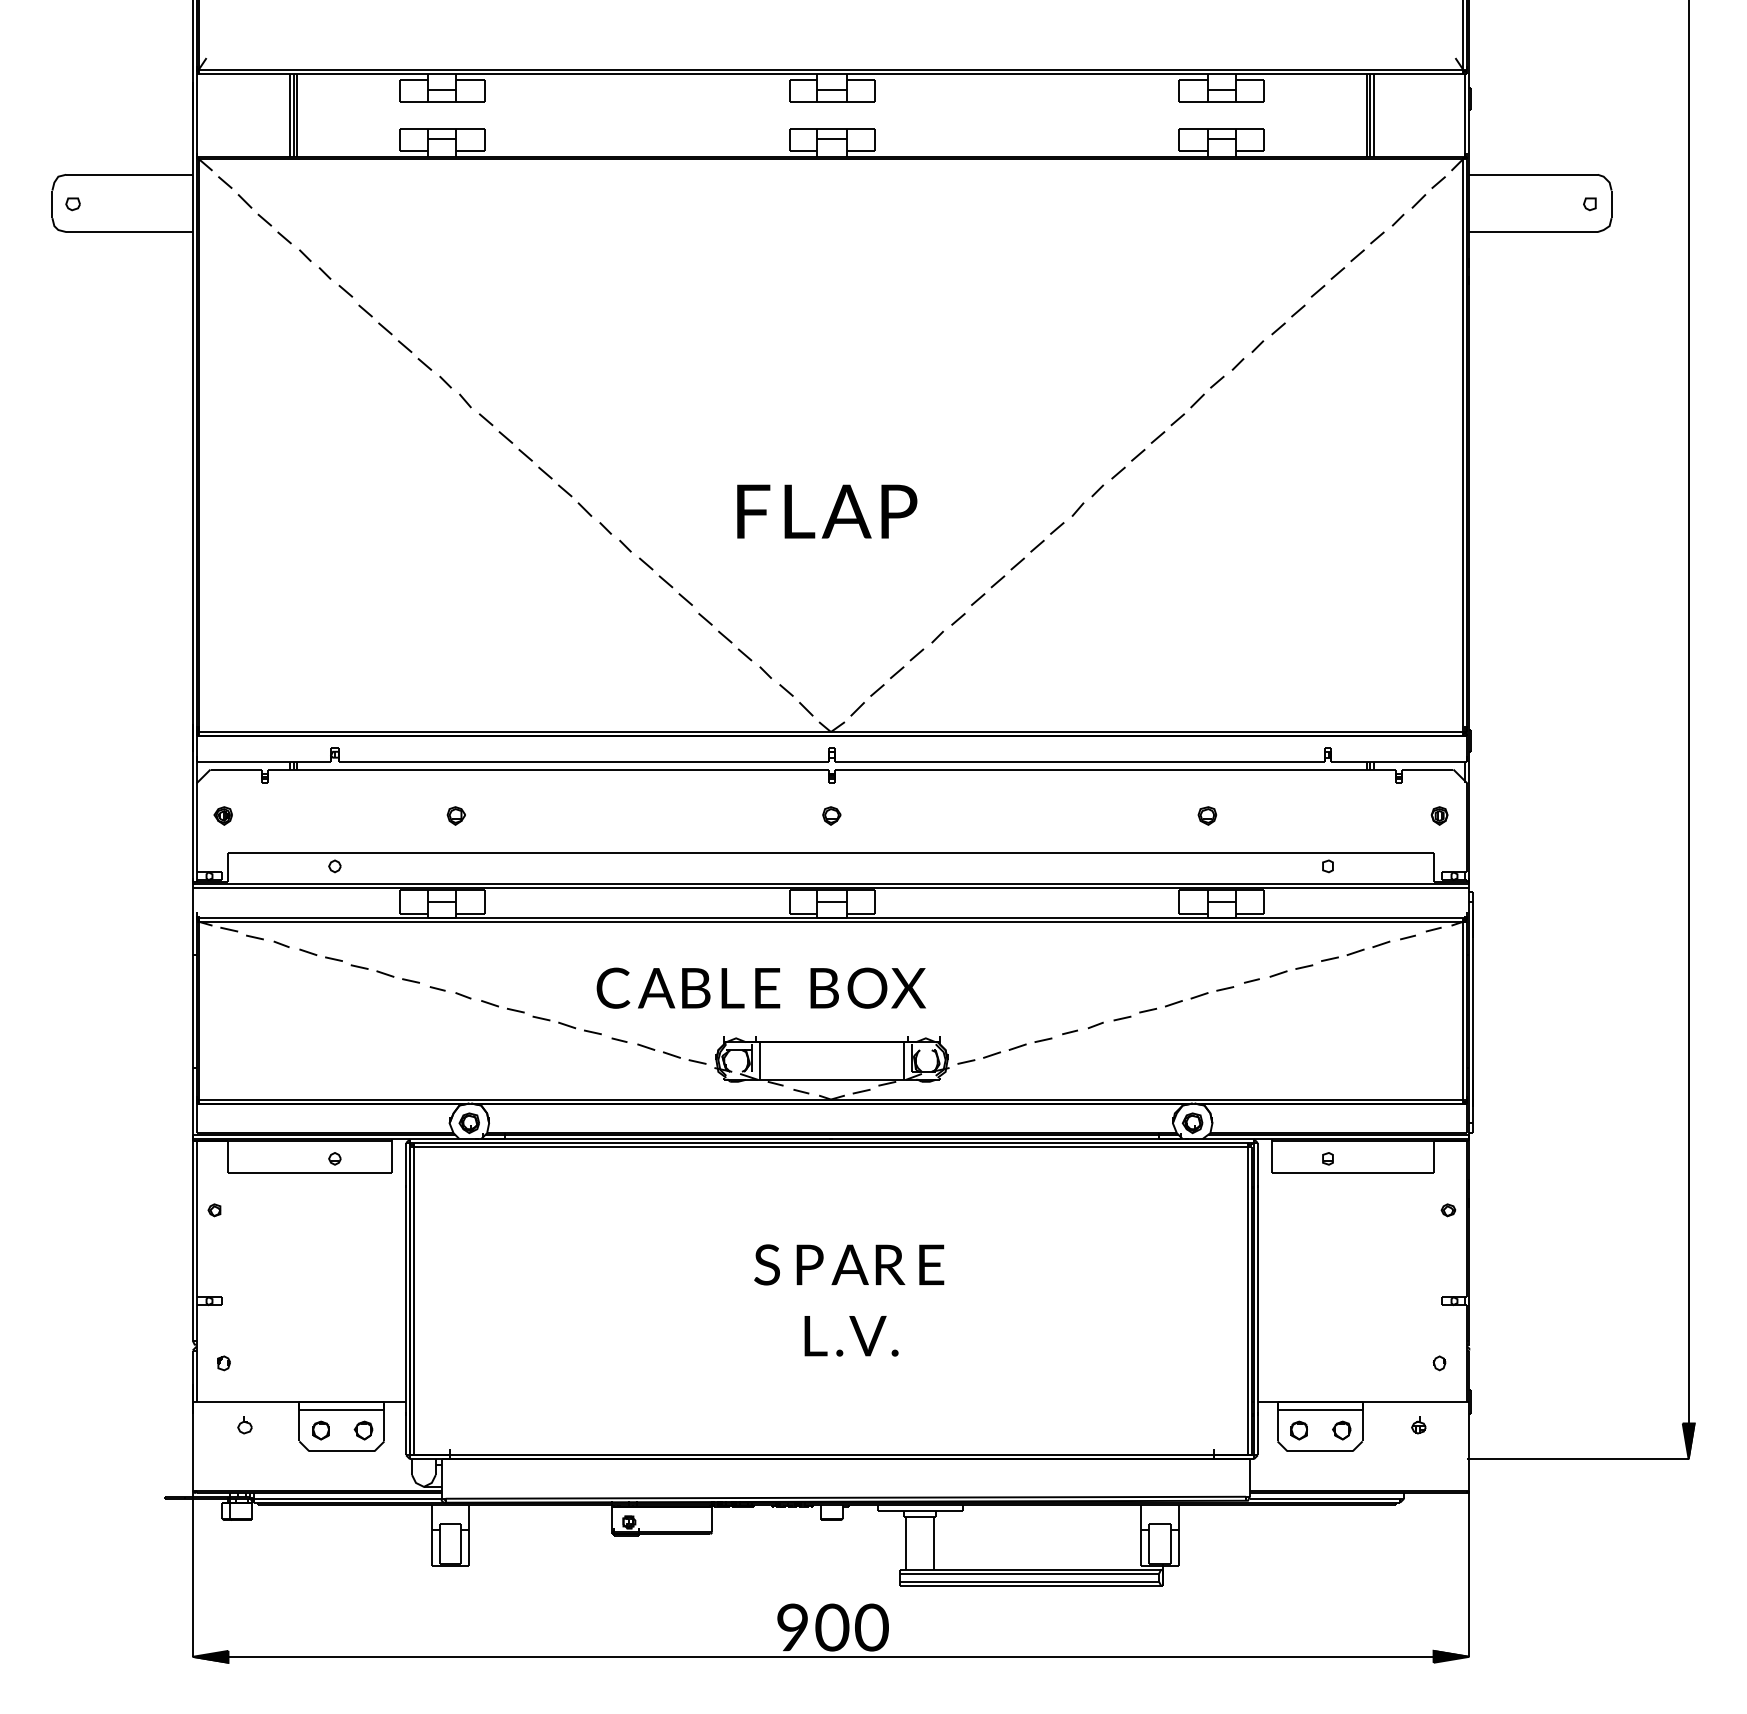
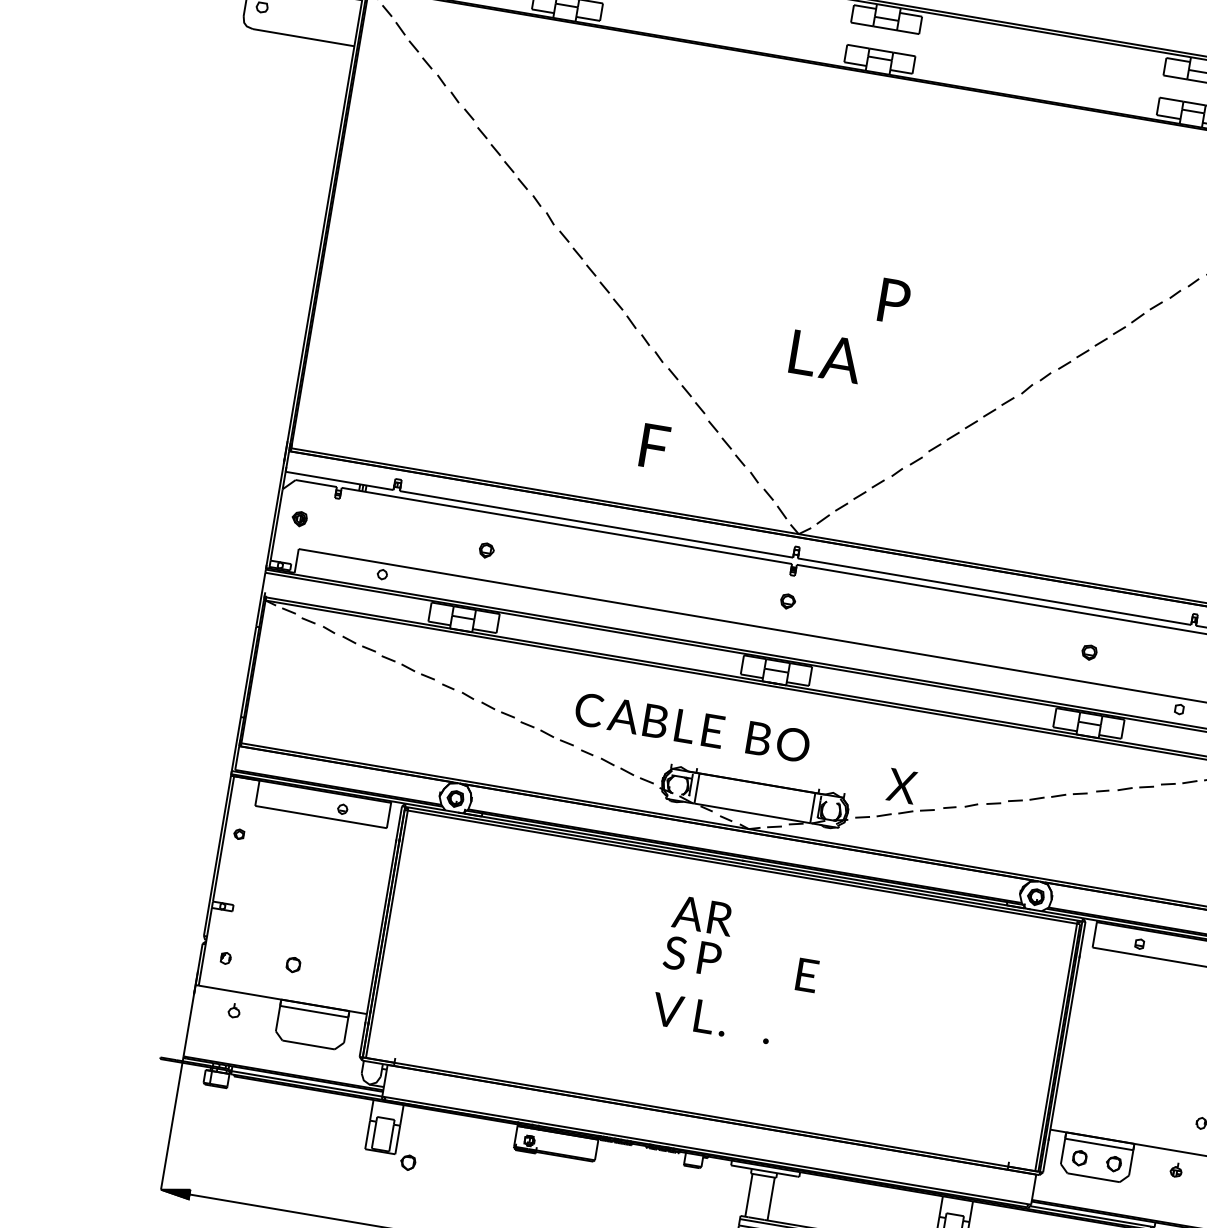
text: (753, 511) -> (654, 446), moved
text: (899, 511) -> (894, 301), moved
text: (908, 988) -> (901, 786), moved
text: (868, 1264) -> (703, 915), moved
text: (867, 1336) -> (667, 1010), moved
part: (320, 1430) -> (292, 964), moved
part: (363, 1430) -> (408, 1162), moved

